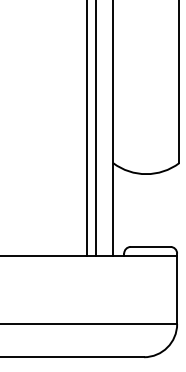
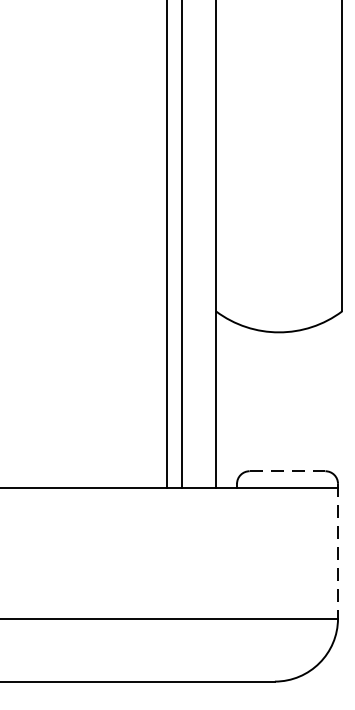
line: (150, 246) -> (287, 470), solid -> dashed
line: (177, 289) -> (338, 552), solid -> dashed

